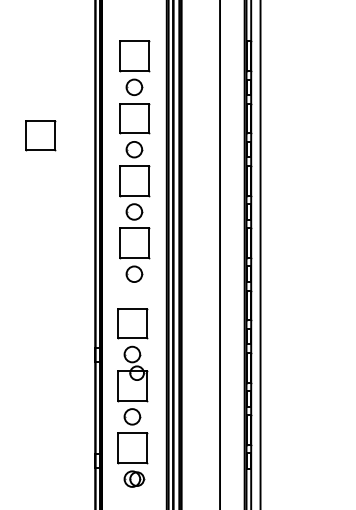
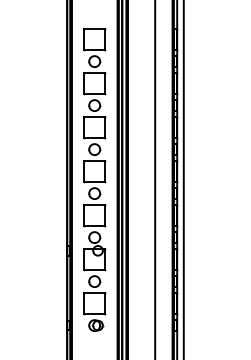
part: (40, 135) -> (28, 95), removed
part: (132, 397) -> (94, 267), moved

